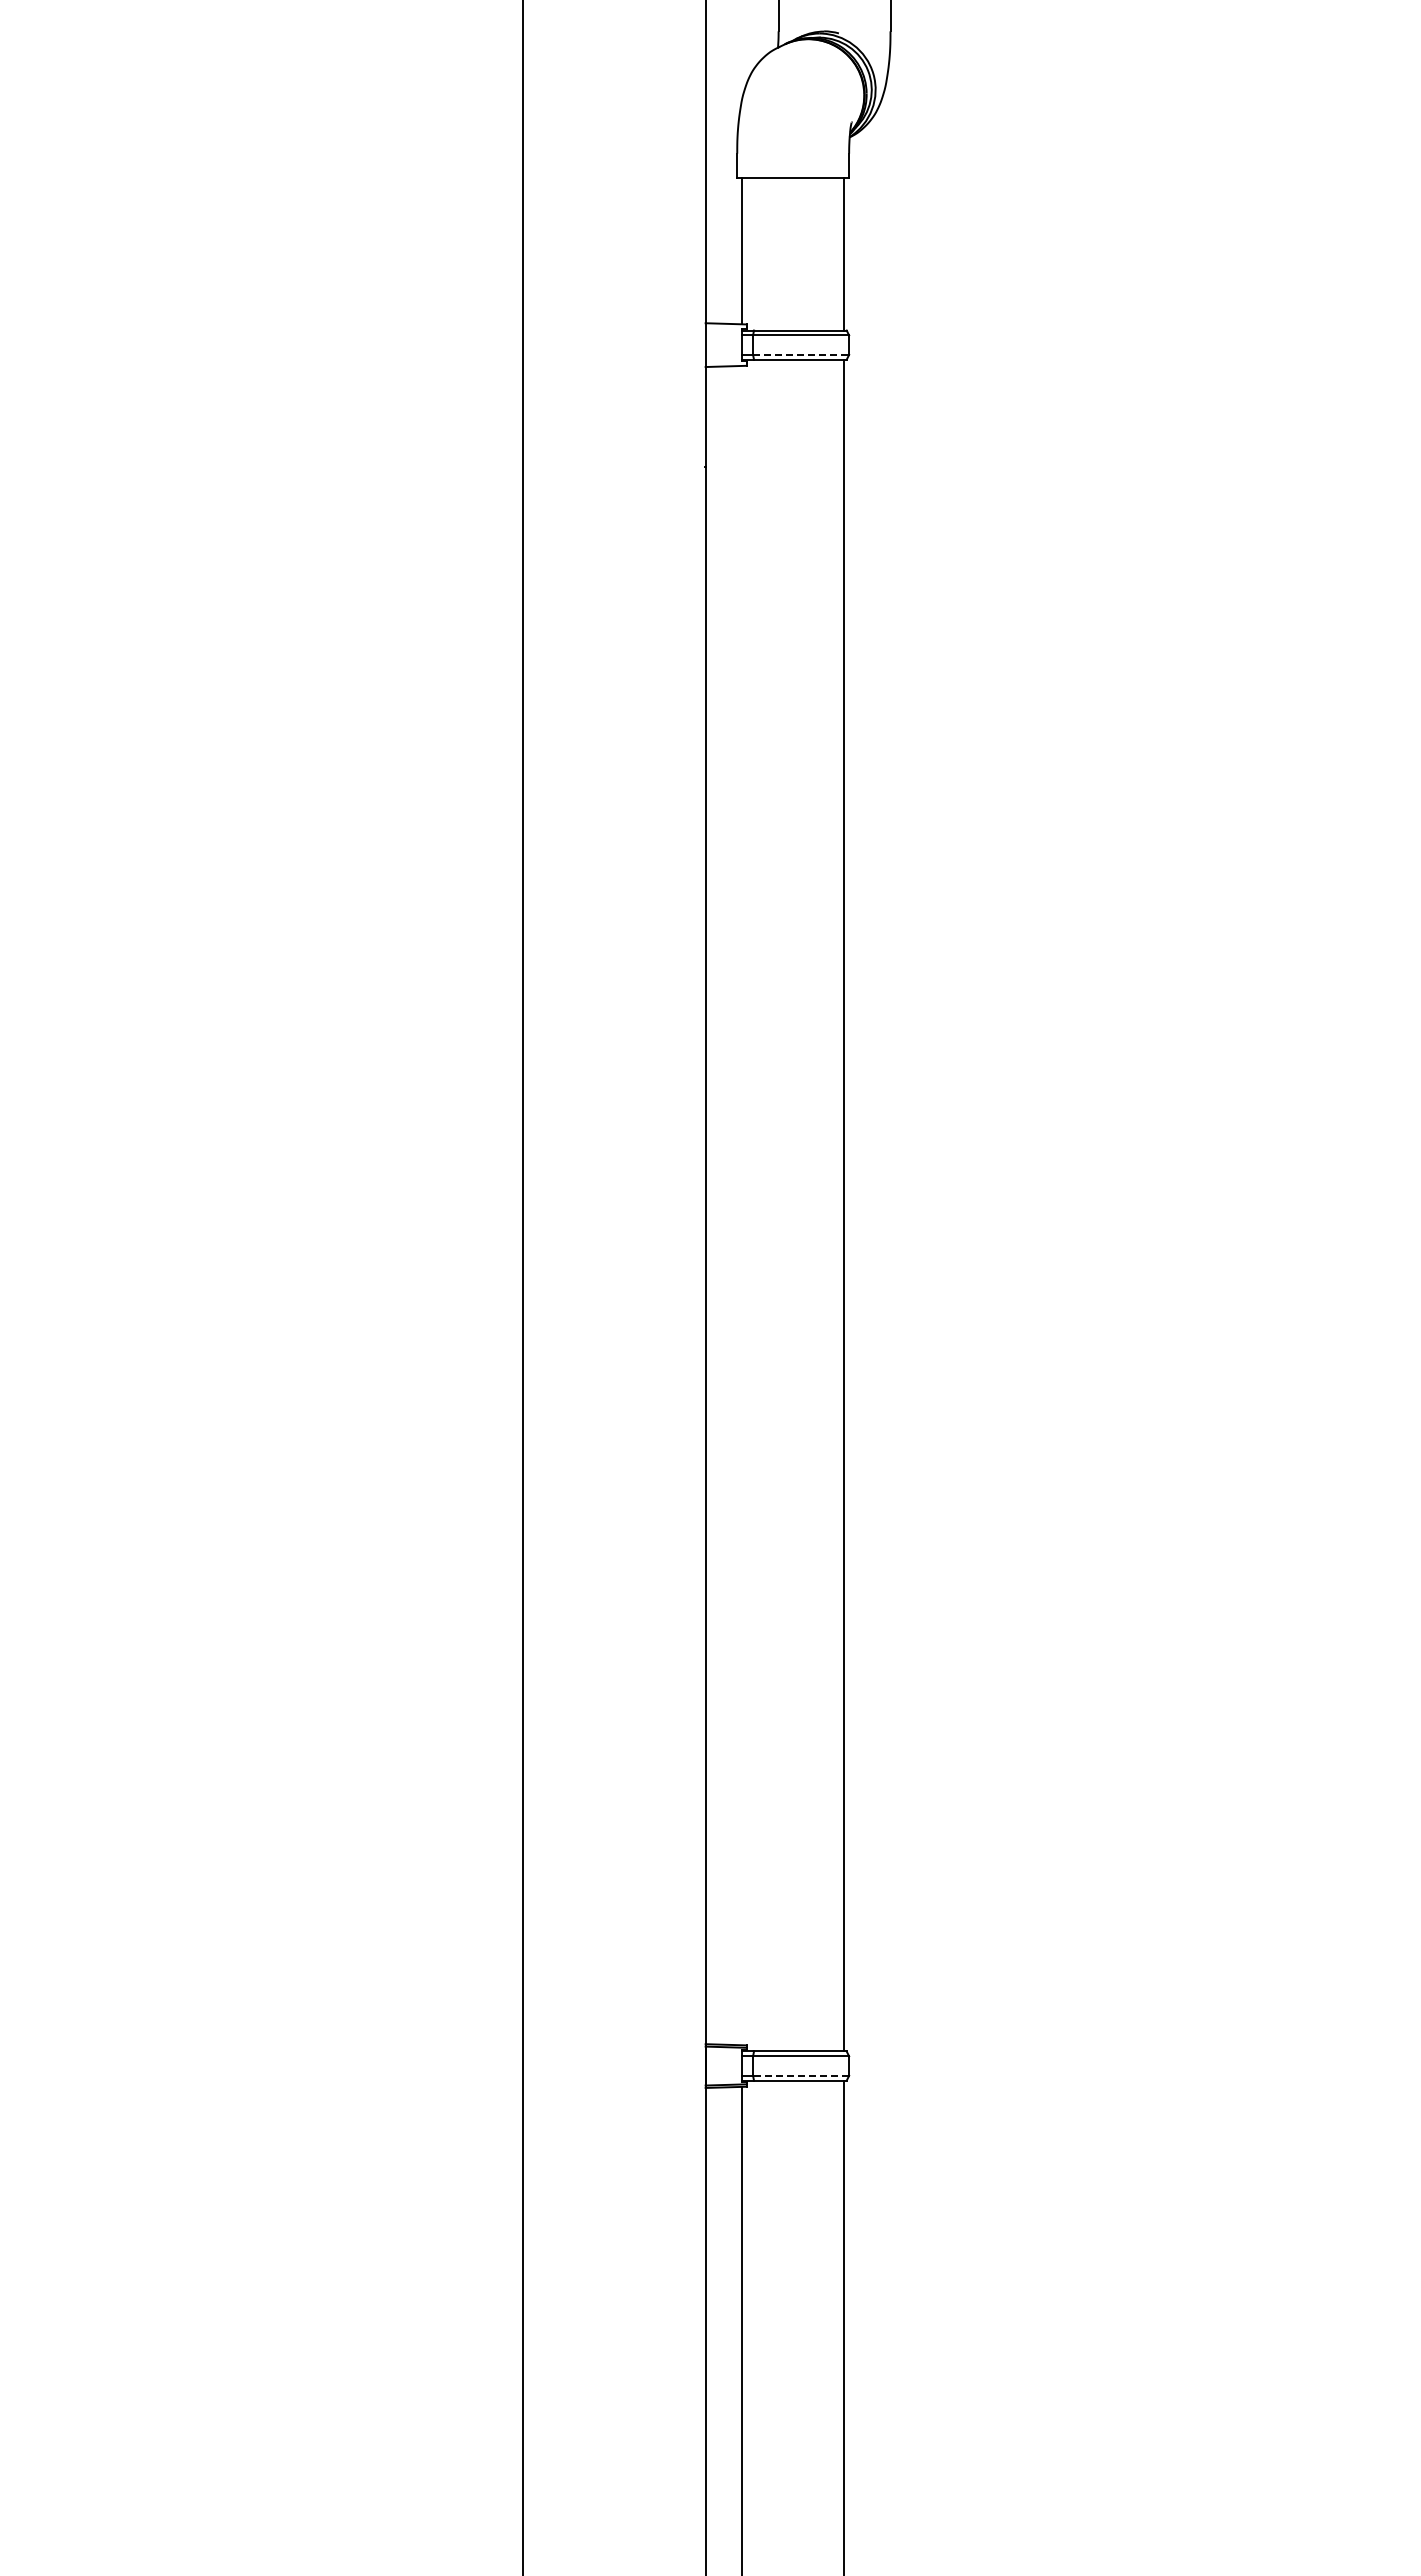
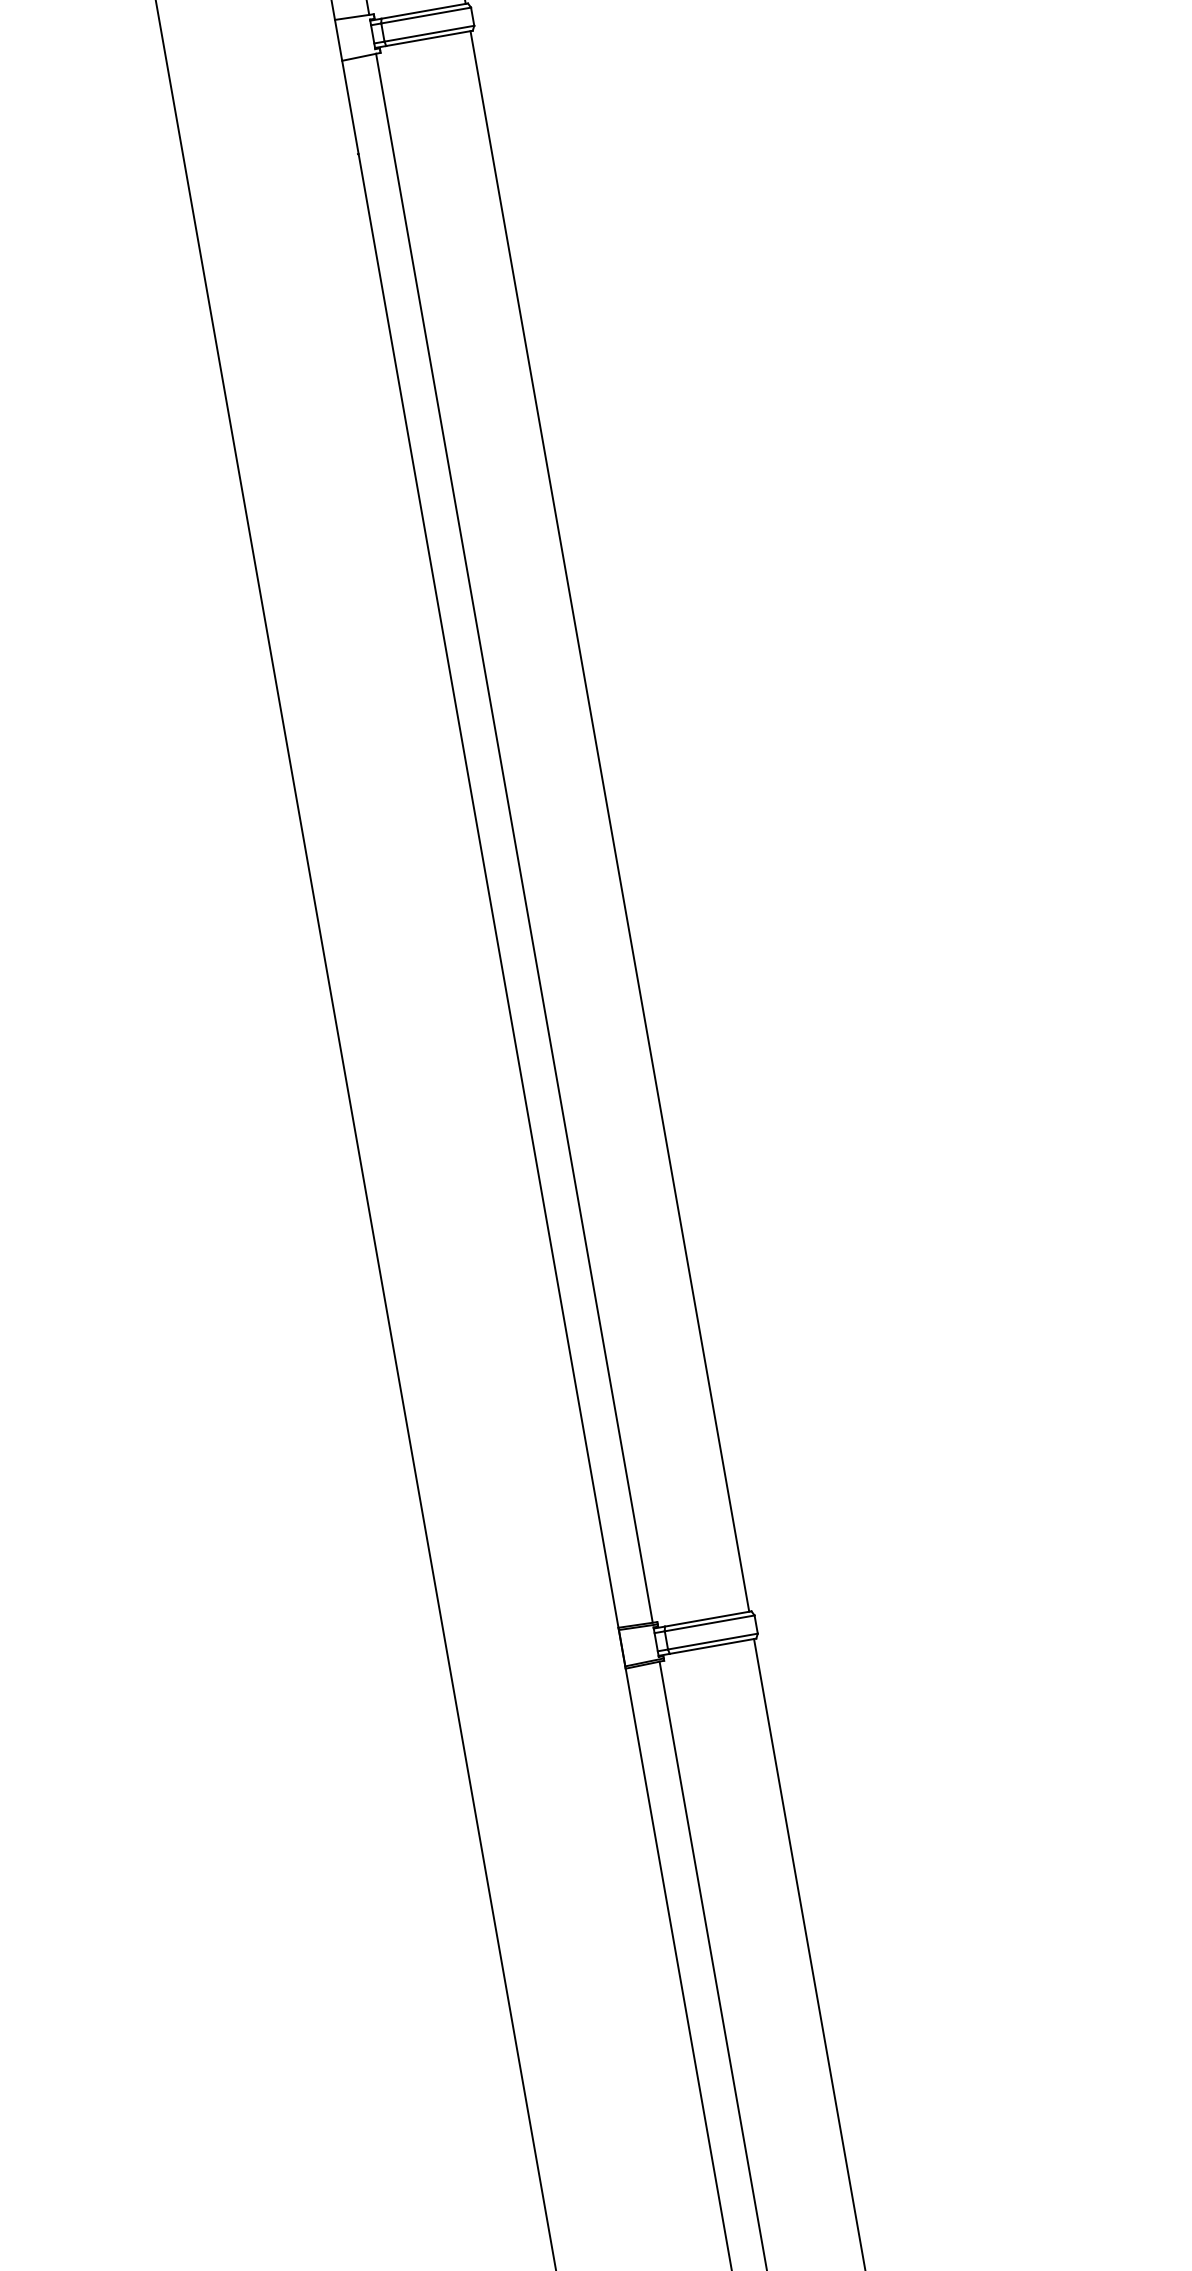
line: (801, 354) -> (429, 33), dashed -> solid
line: (742, 1205) -> (514, 838), added
line: (800, 2075) -> (712, 1641), dashed -> solid

